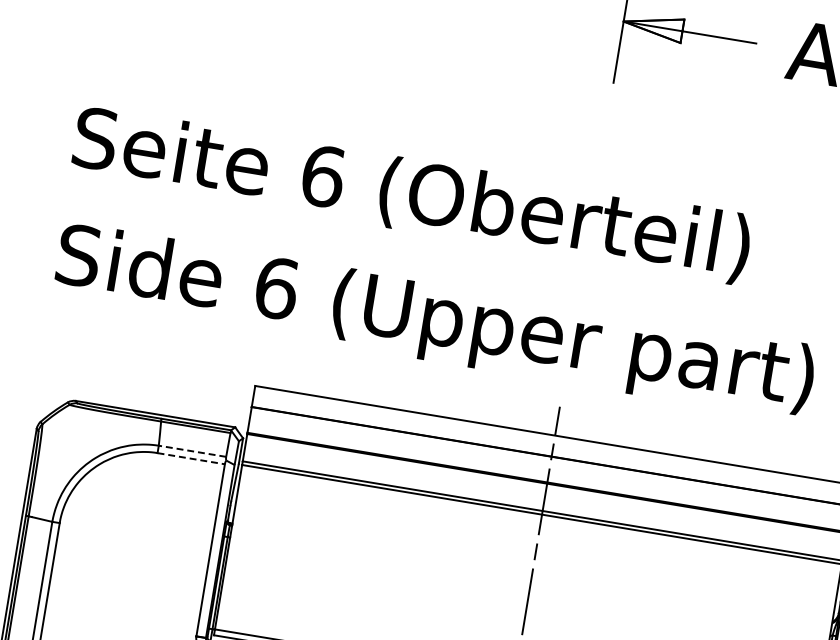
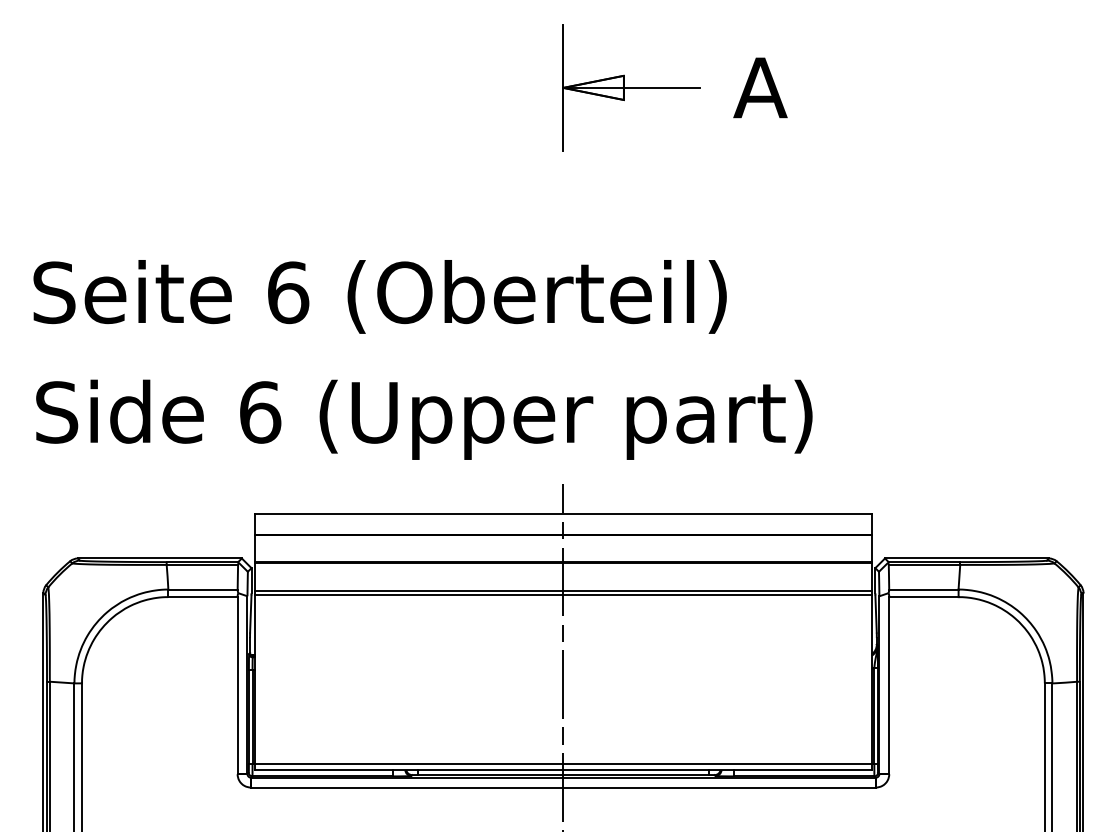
line: (192, 451) -> (203, 589), dashed -> solid
line: (191, 459) -> (203, 597), dashed -> solid

